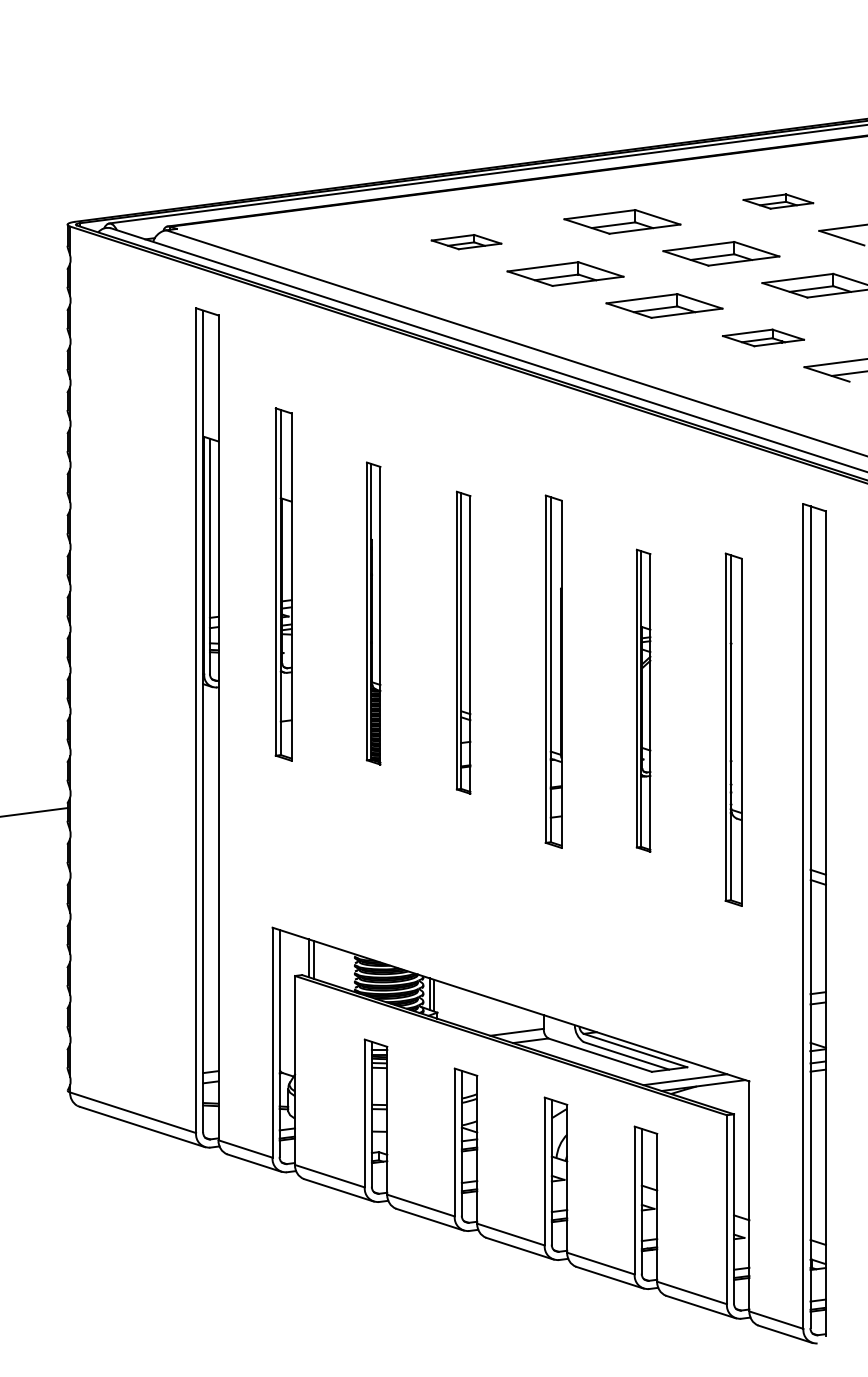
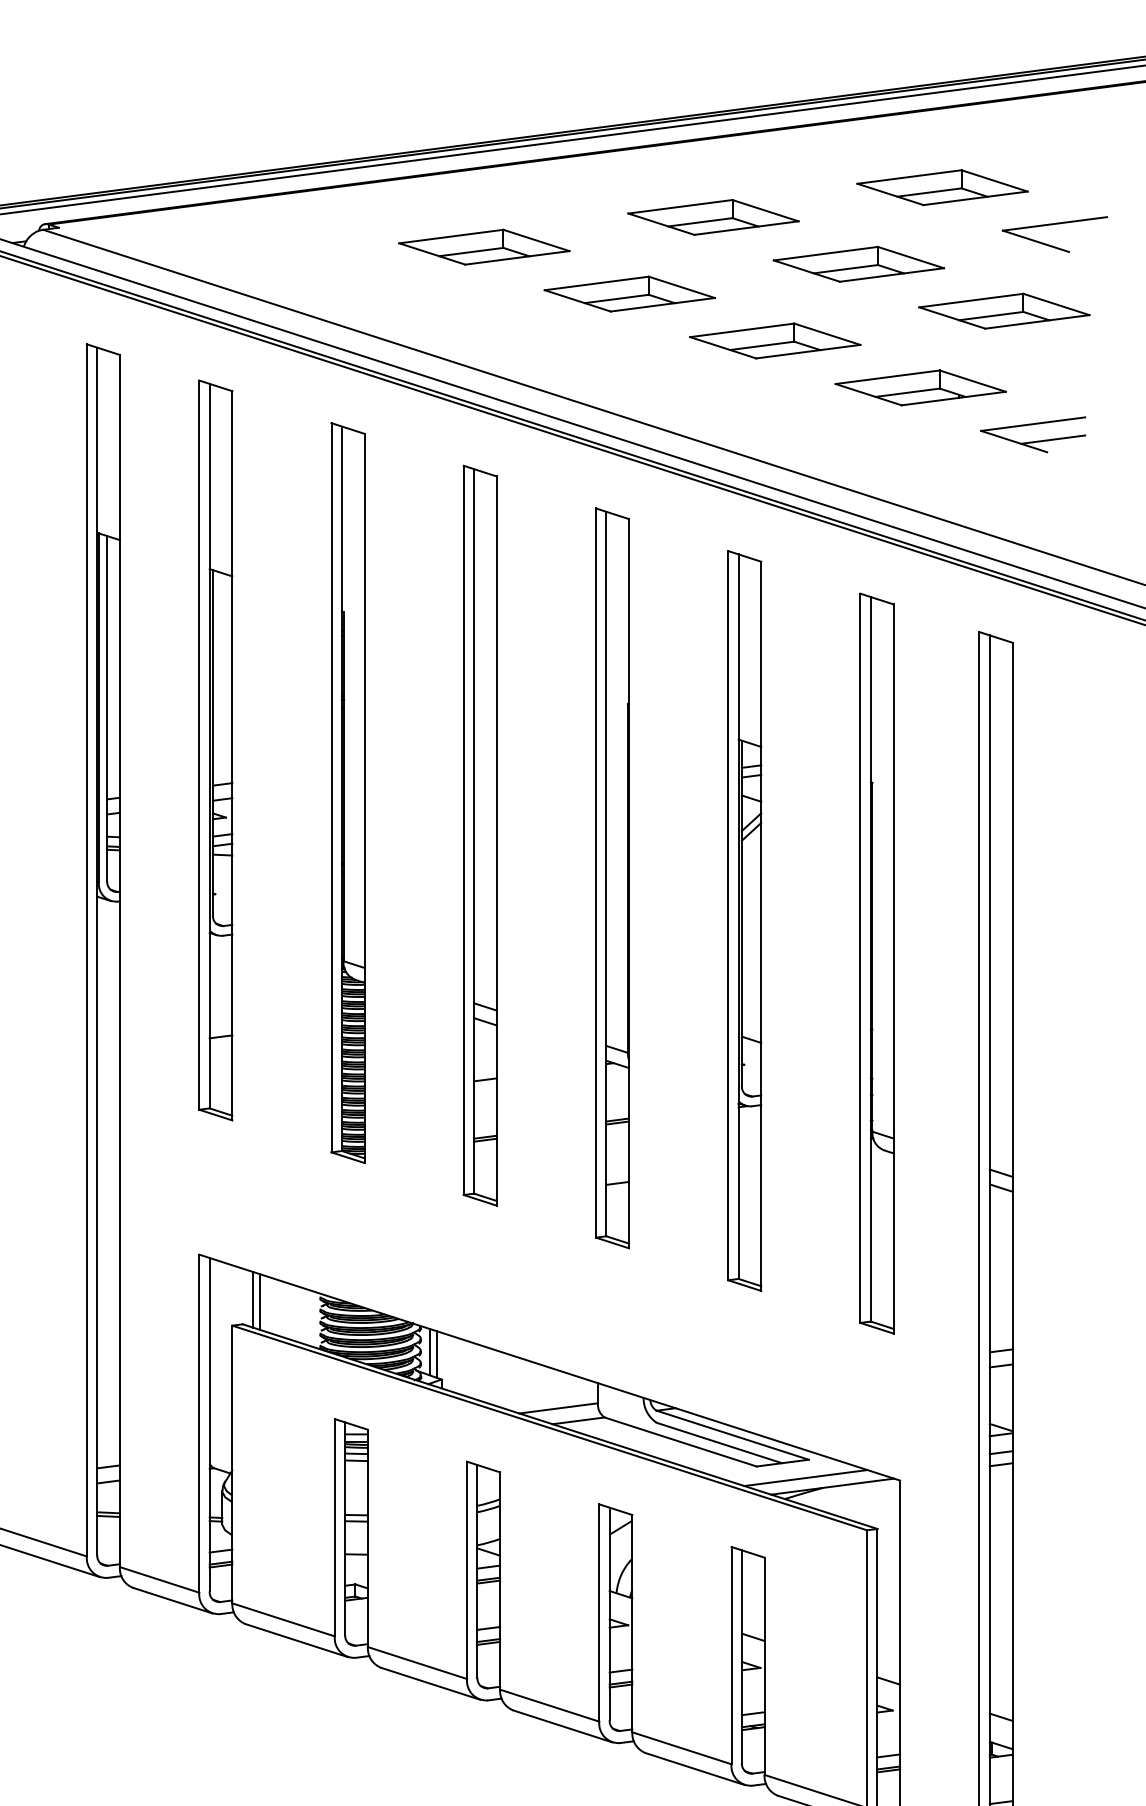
part: (778, 201) -> (942, 187), size x1.67
part: (466, 241) -> (484, 246), size x1.67
part: (763, 337) -> (920, 387), size x1.43
part: (283, 584) -> (215, 750), size x1.43
part: (373, 613) -> (347, 792), size x1.67
part: (463, 642) -> (479, 835), size x1.67
part: (553, 671) -> (612, 878), size x1.43
part: (643, 700) -> (744, 920), size x1.67
part: (733, 729) -> (876, 963), size x1.43

